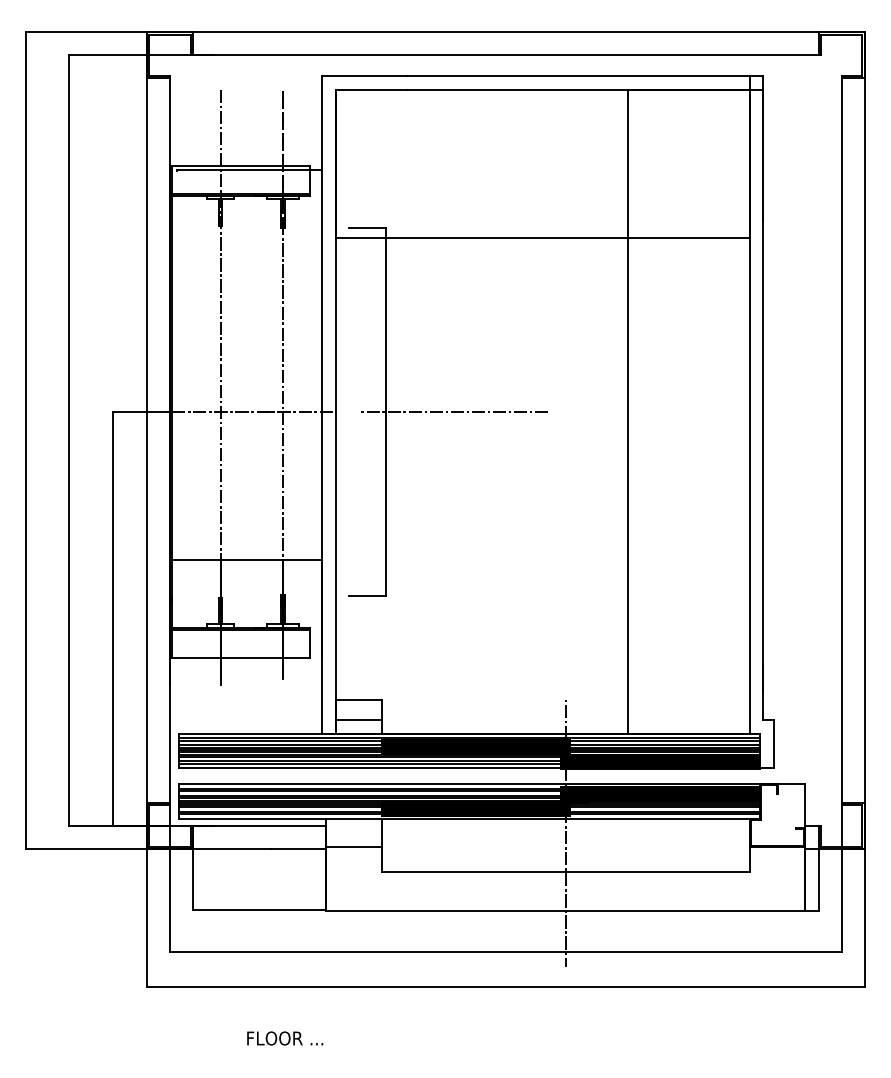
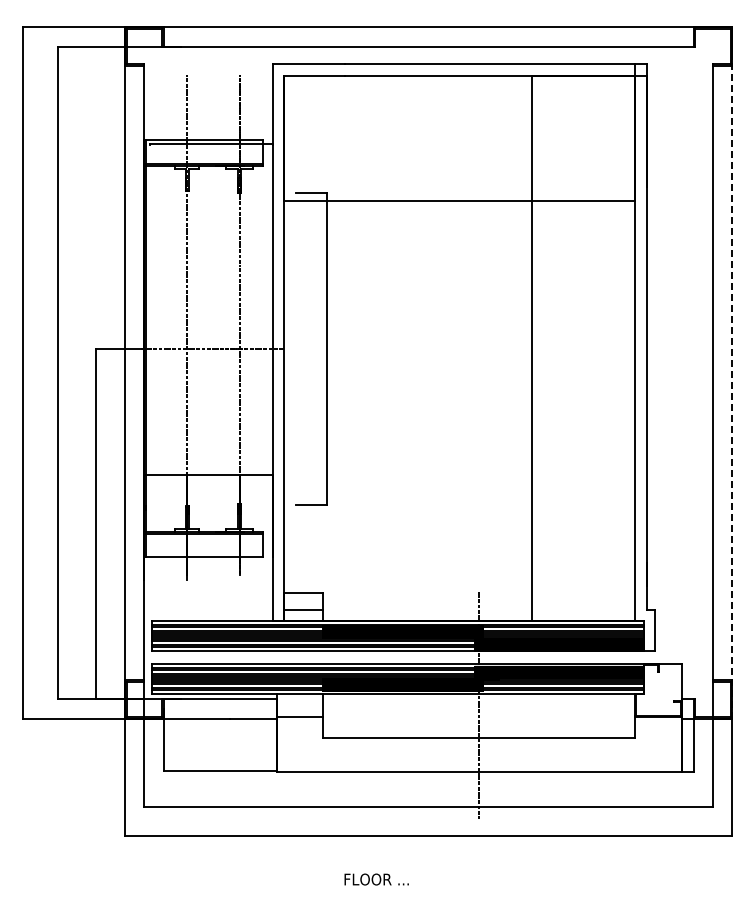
line: (453, 411) -> (384, 348), removed
line: (864, 455) -> (732, 385), solid -> dashed
text: (284, 1038) -> (376, 879), moved

